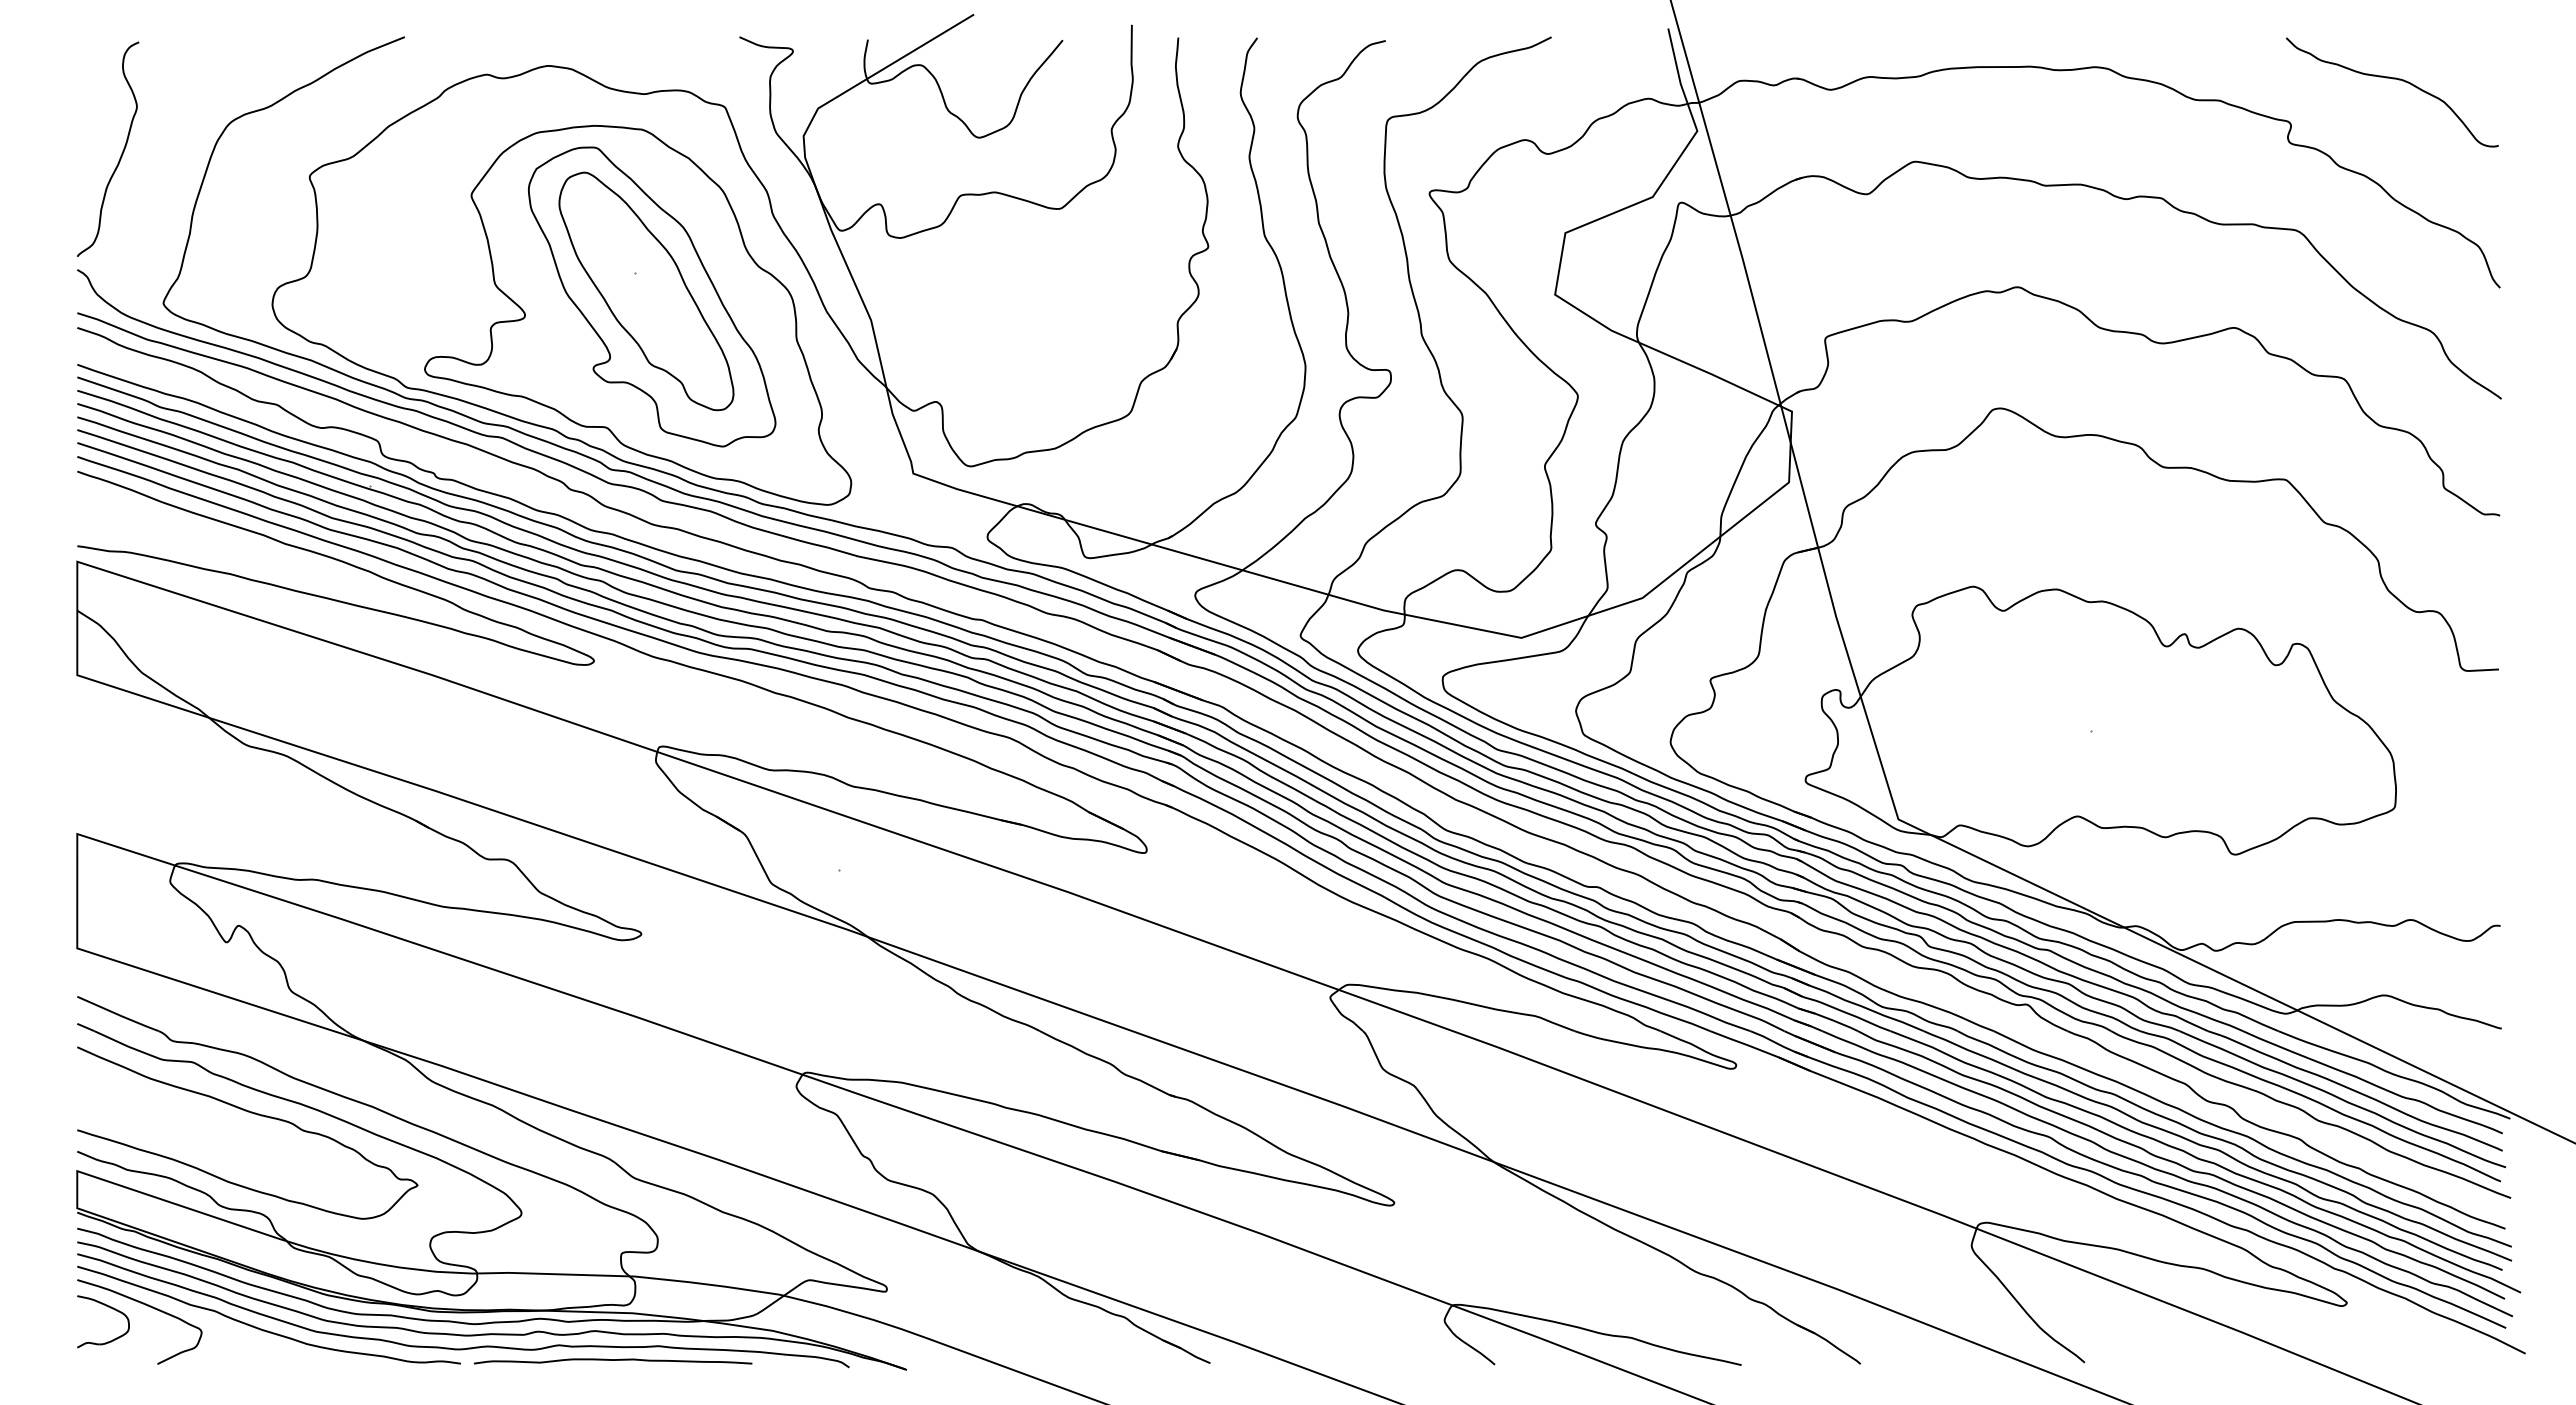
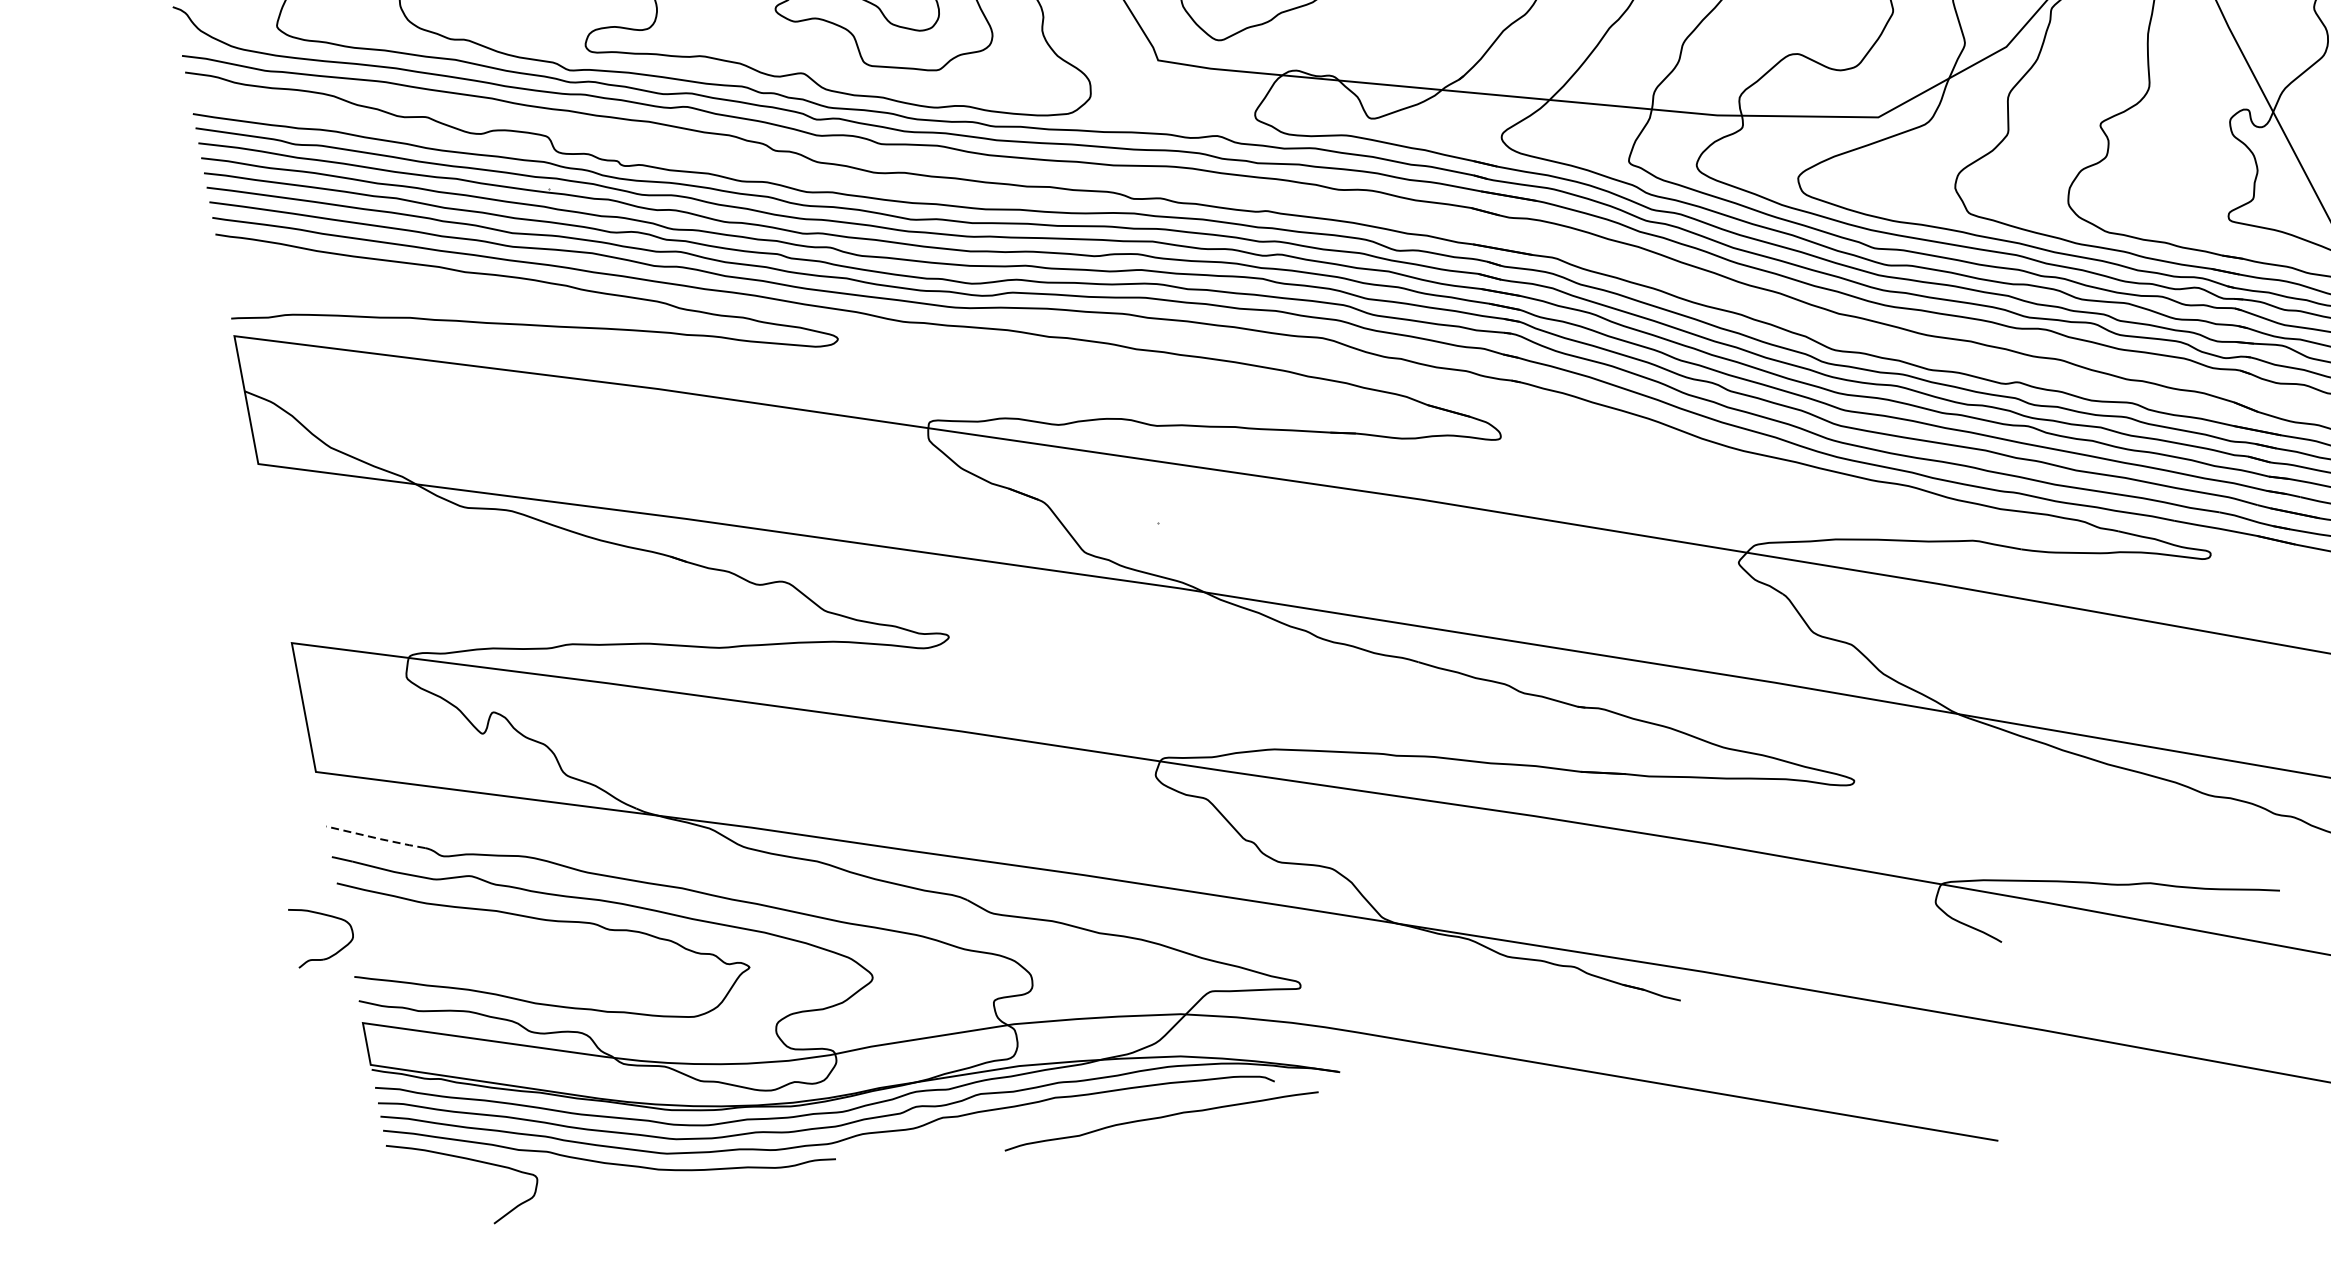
line: (118, 1015) -> (376, 838), solid -> dashed
part: (110, 1308) -> (328, 916), moved
curve: (613, 1360) -> (1161, 1117), moved

